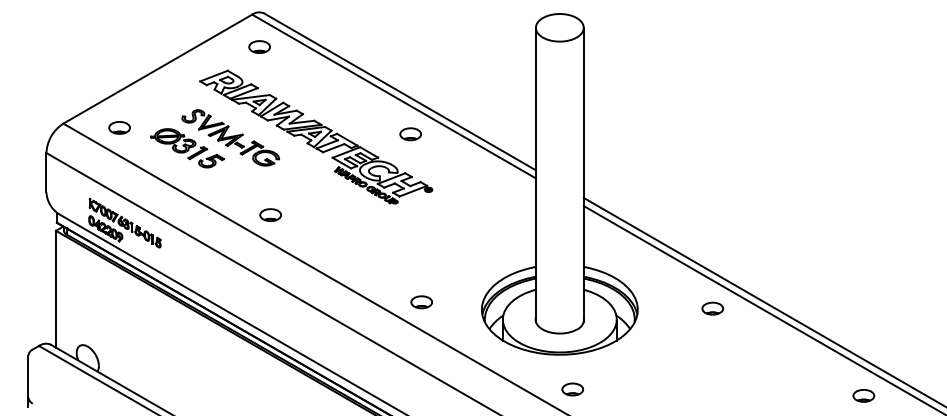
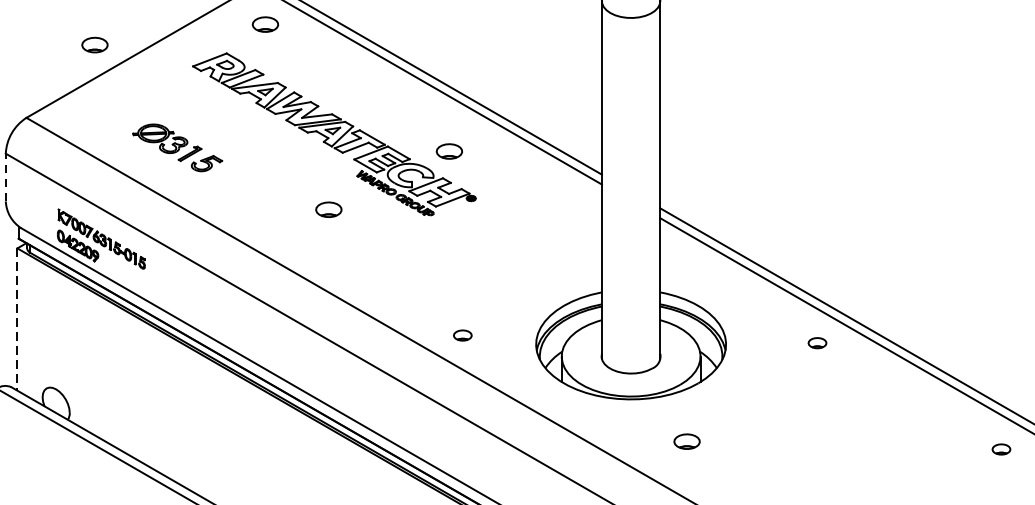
part: (119, 127) -> (94, 44), moved
part: (410, 134) -> (449, 151), moved
part: (230, 137) -> (230, 134), removed
line: (46, 172) -> (5, 177), solid -> dashed
part: (270, 214) -> (328, 209), moved
line: (55, 289) -> (16, 319), solid -> dashed
part: (421, 302) -> (462, 335), size x0.7
part: (712, 308) -> (817, 343), size x0.7
part: (572, 389) -> (686, 441), moved
part: (863, 395) -> (1000, 448), size x0.7

